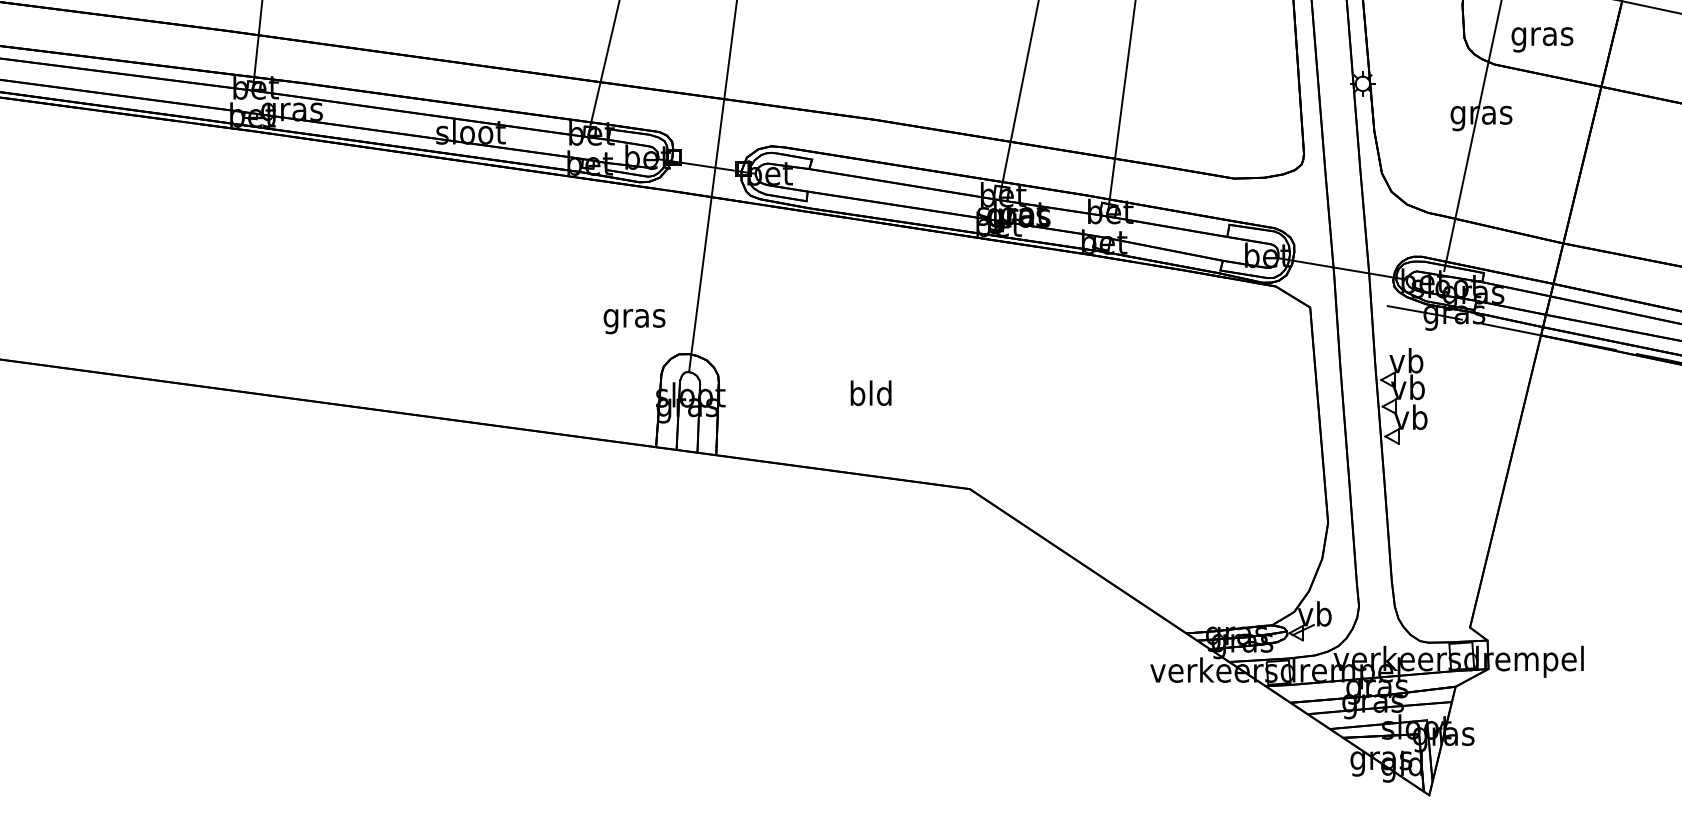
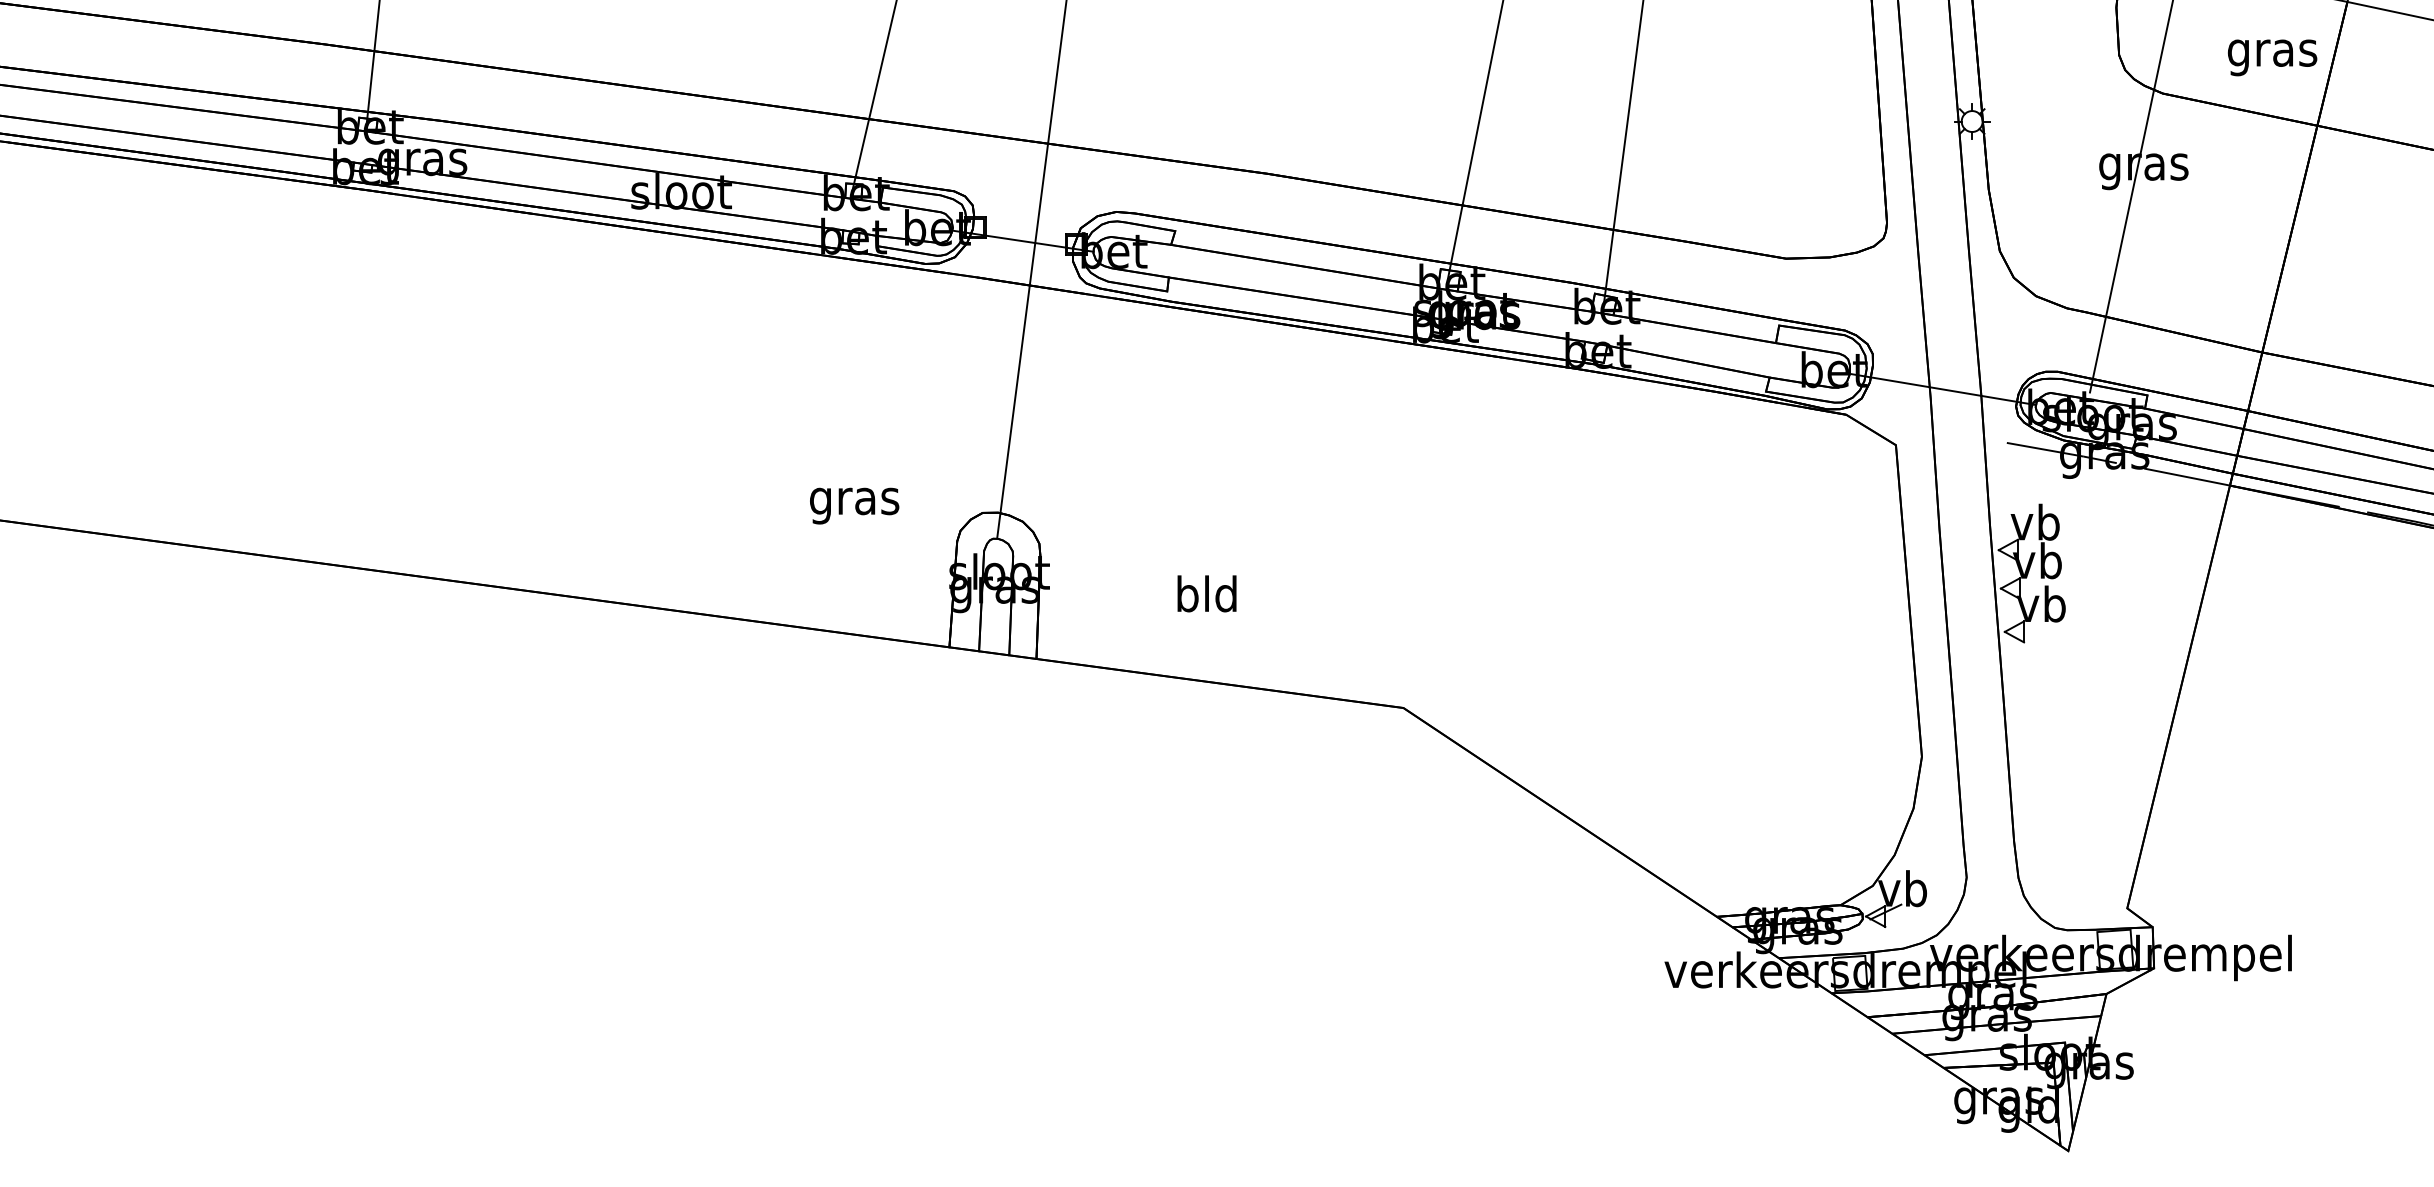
text: (1542, 39) -> (2272, 57), moved
text: (634, 321) -> (854, 505), moved
text: (870, 392) -> (1206, 592), moved

